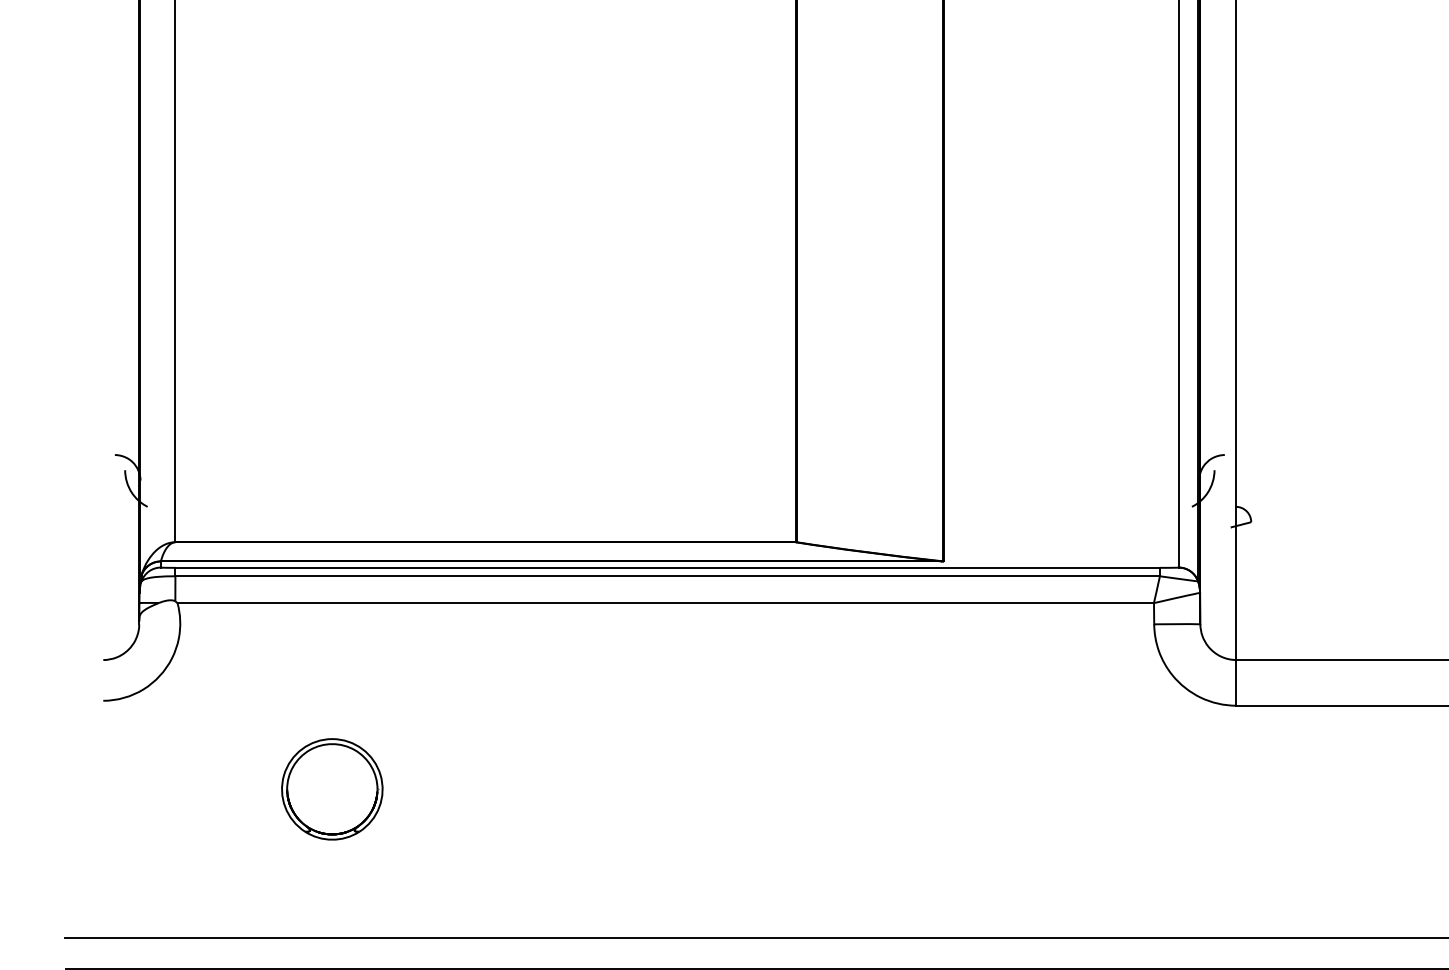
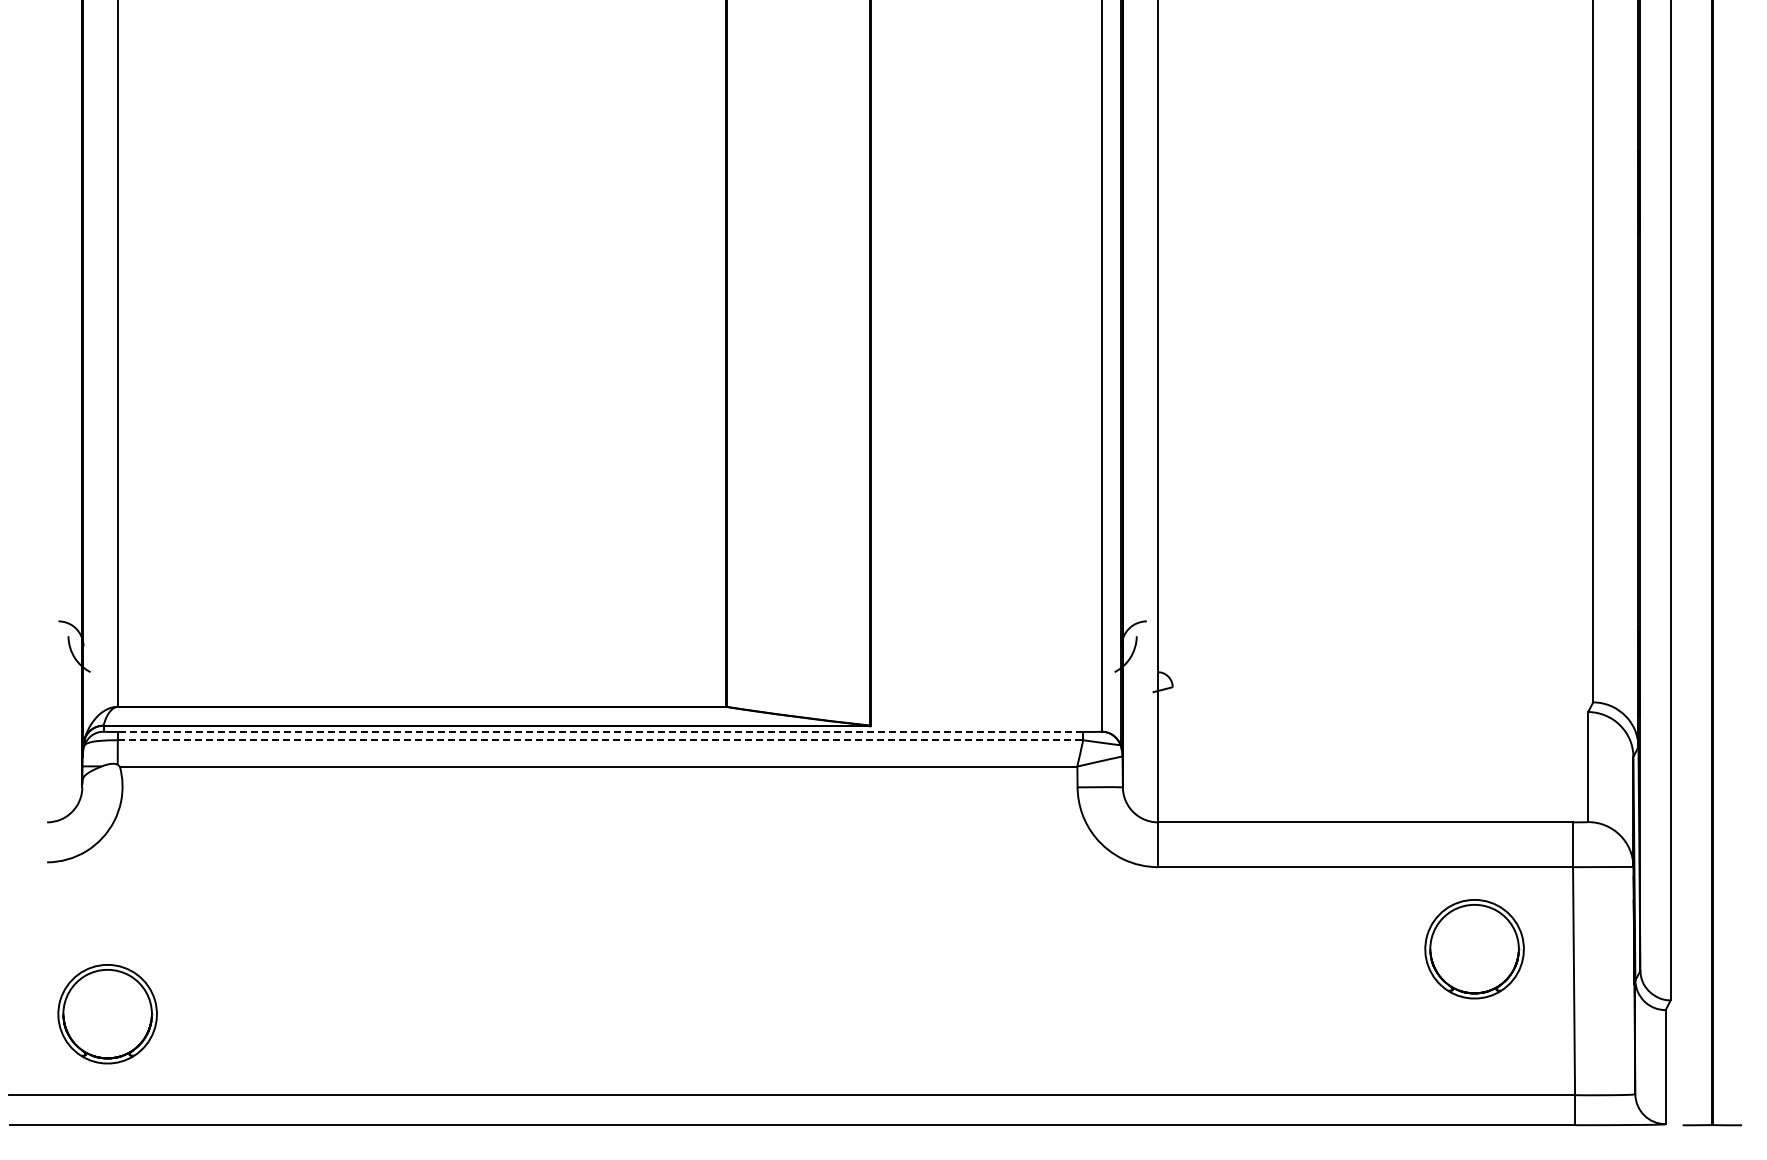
line: (667, 567) -> (600, 731), solid -> dashed
line: (667, 576) -> (600, 740), solid -> dashed
part: (332, 789) -> (107, 1014), moved

